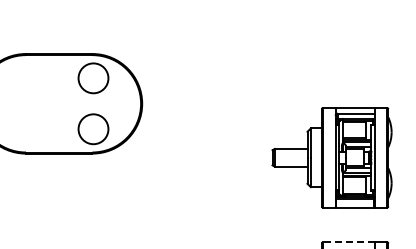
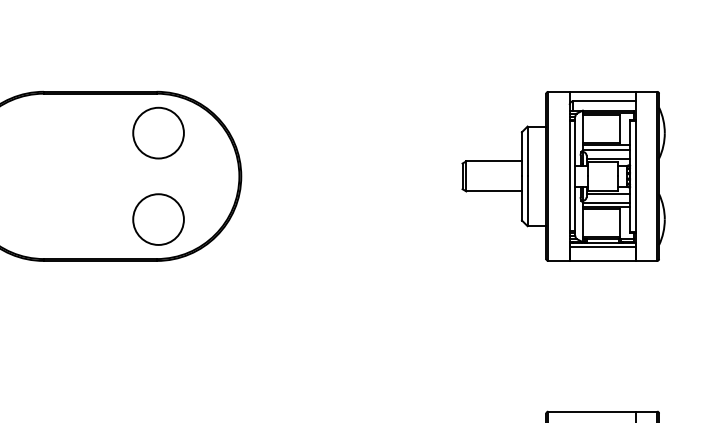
part: (331, 157) -> (562, 175), moved
line: (348, 242) -> (591, 411), dashed -> solid

